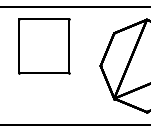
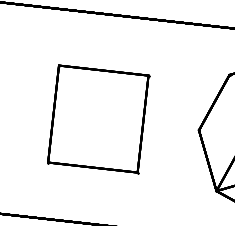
part: (44, 46) -> (98, 120), moved

